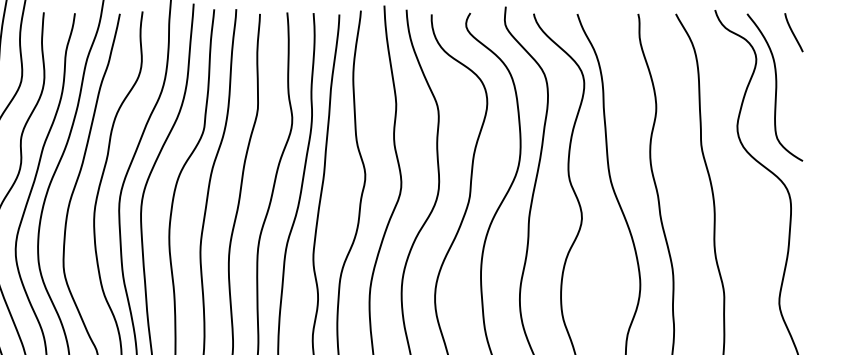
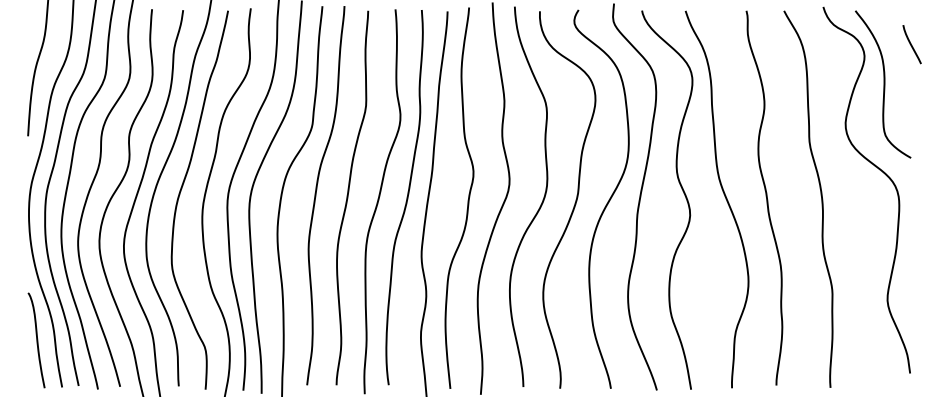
curve: (793, 32) -> (911, 44), moved

